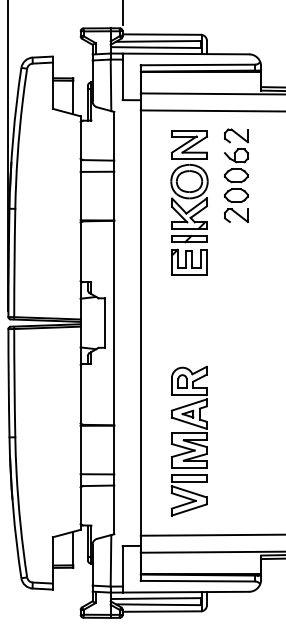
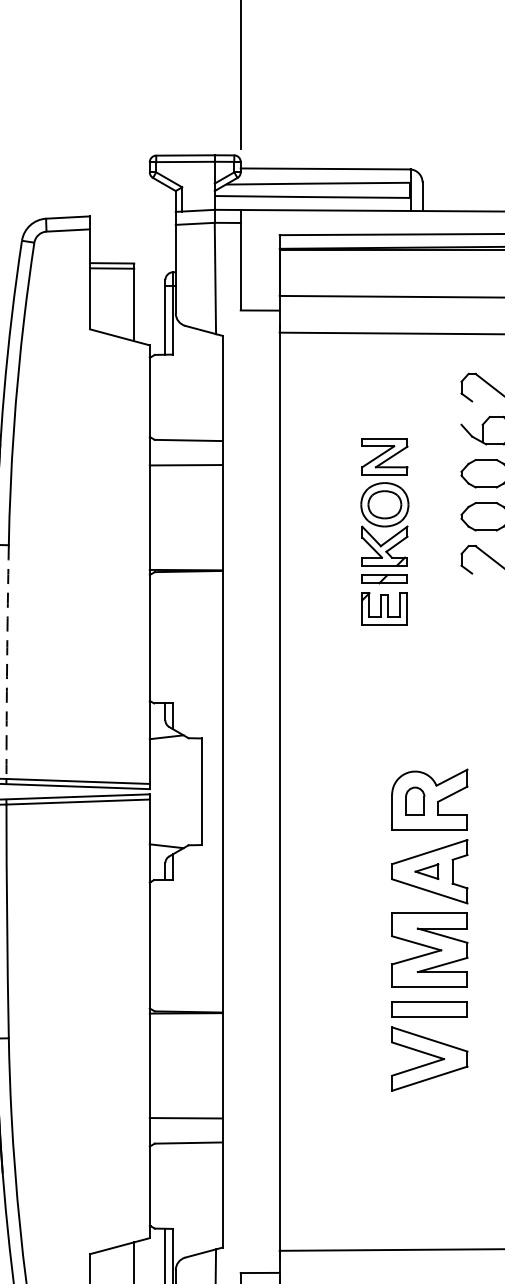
part: (189, 202) -> (384, 531), size x0.6
arc: (14, 263) -> (7, 663), solid -> dashed
part: (188, 440) -> (428, 928), moved

